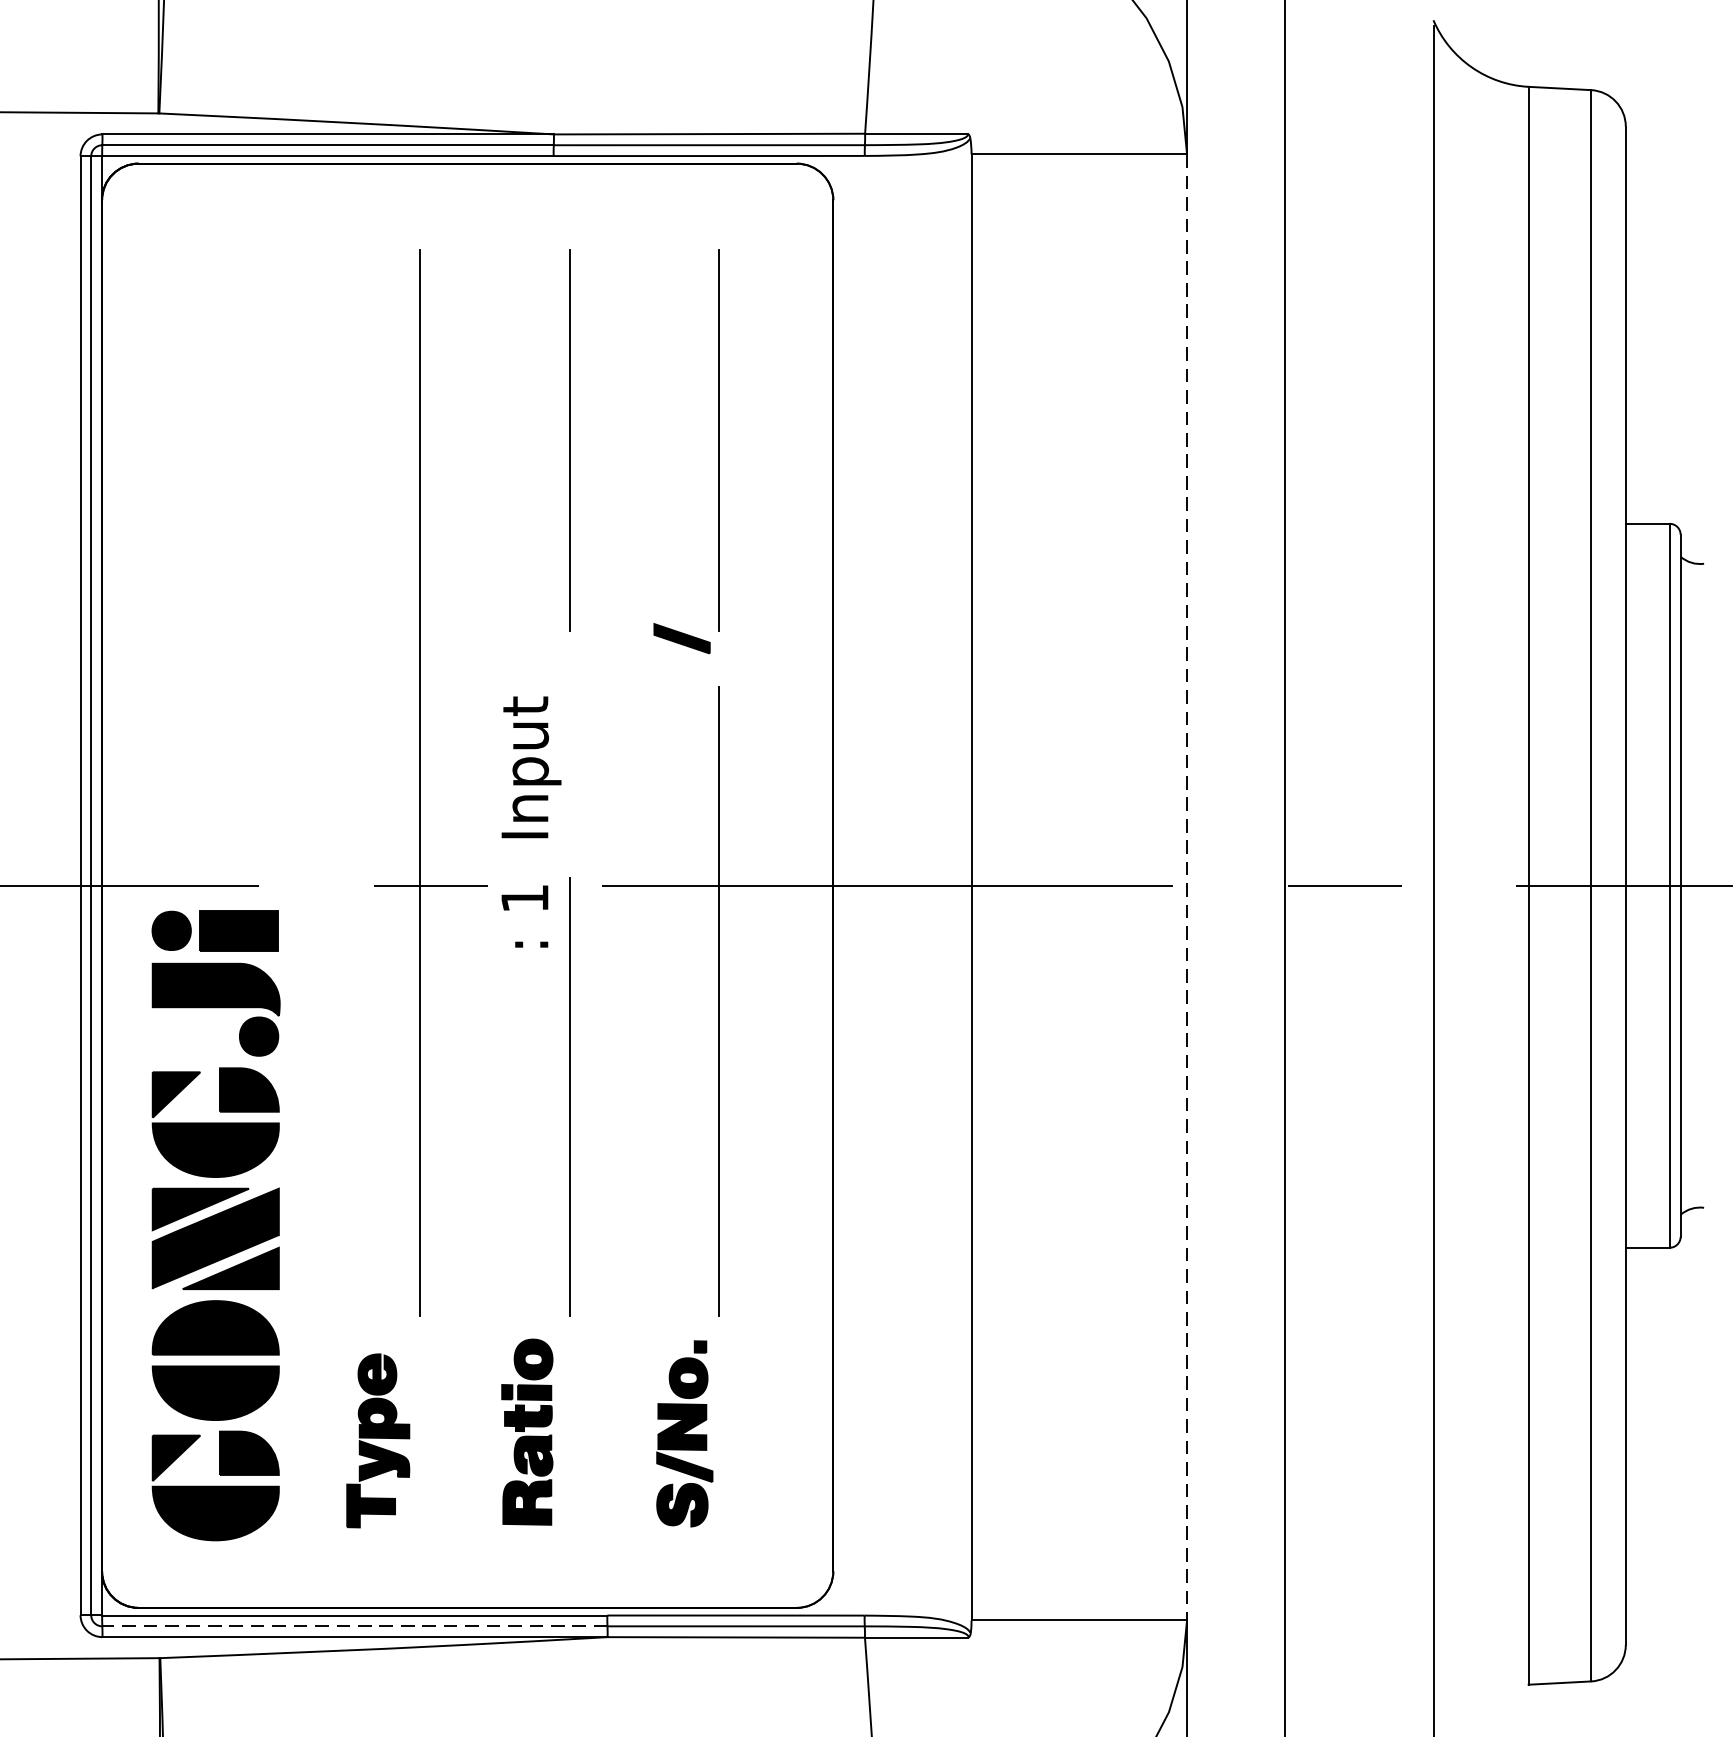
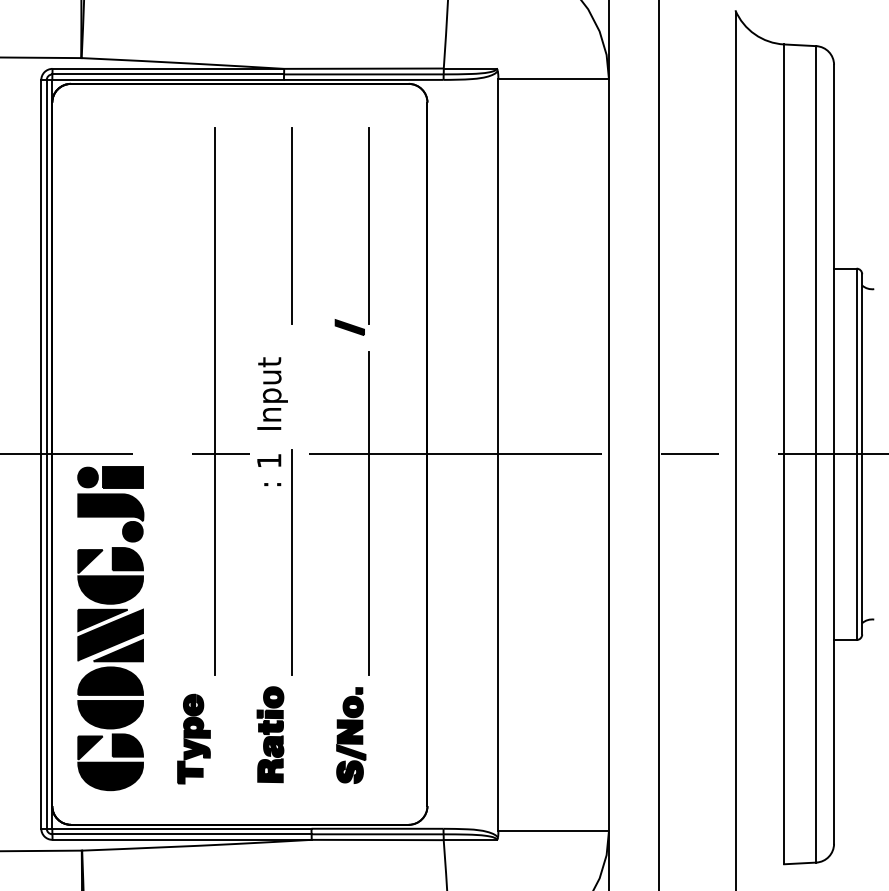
line: (1186, 887) -> (608, 455), dashed -> solid
line: (355, 1626) -> (182, 834), dashed -> solid

